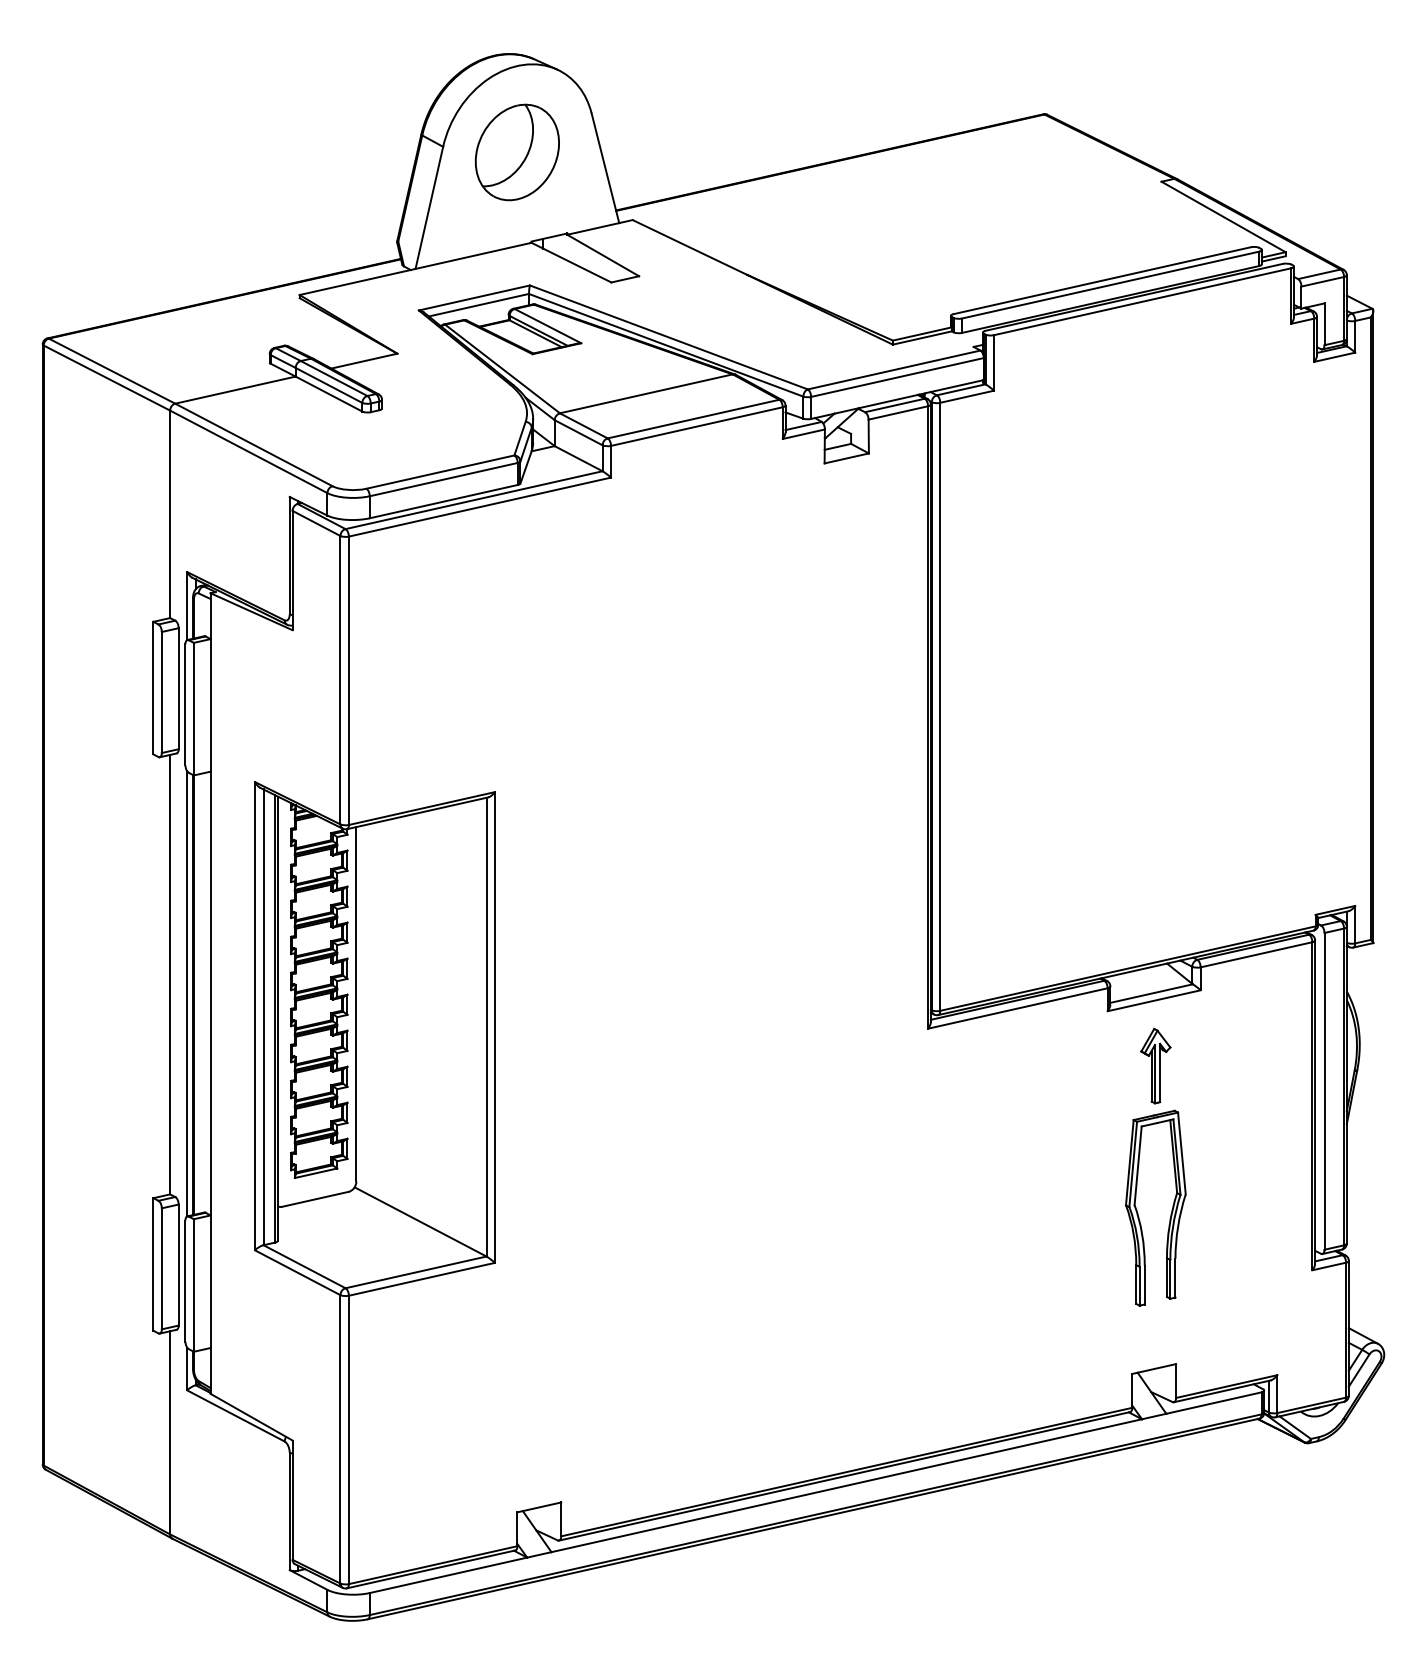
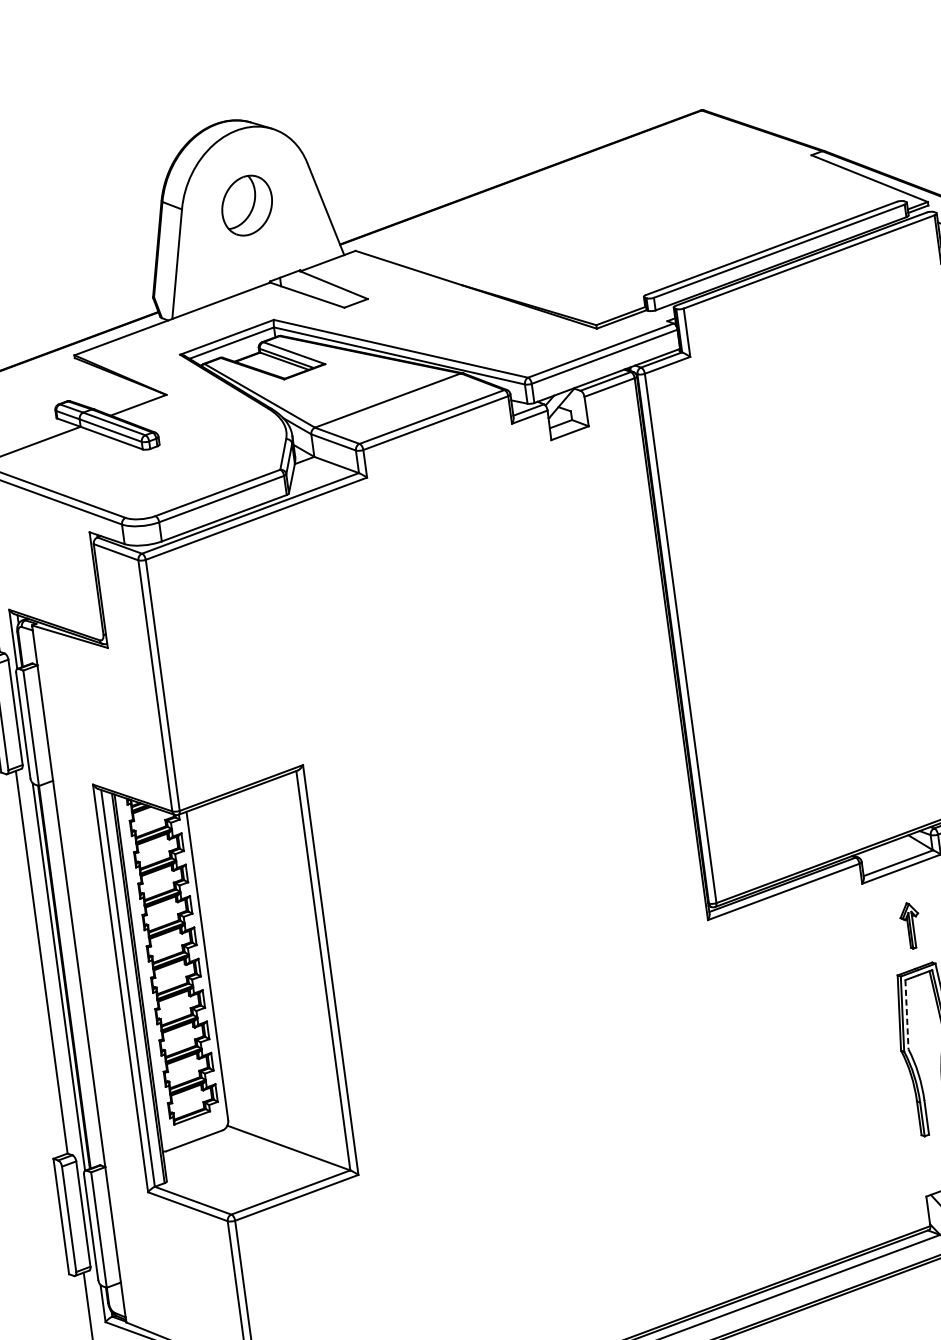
part: (516, 152) -> (246, 205), size x0.7
part: (1155, 1065) -> (910, 925), size x0.7
line: (1138, 1166) -> (907, 1015), solid -> dashed

